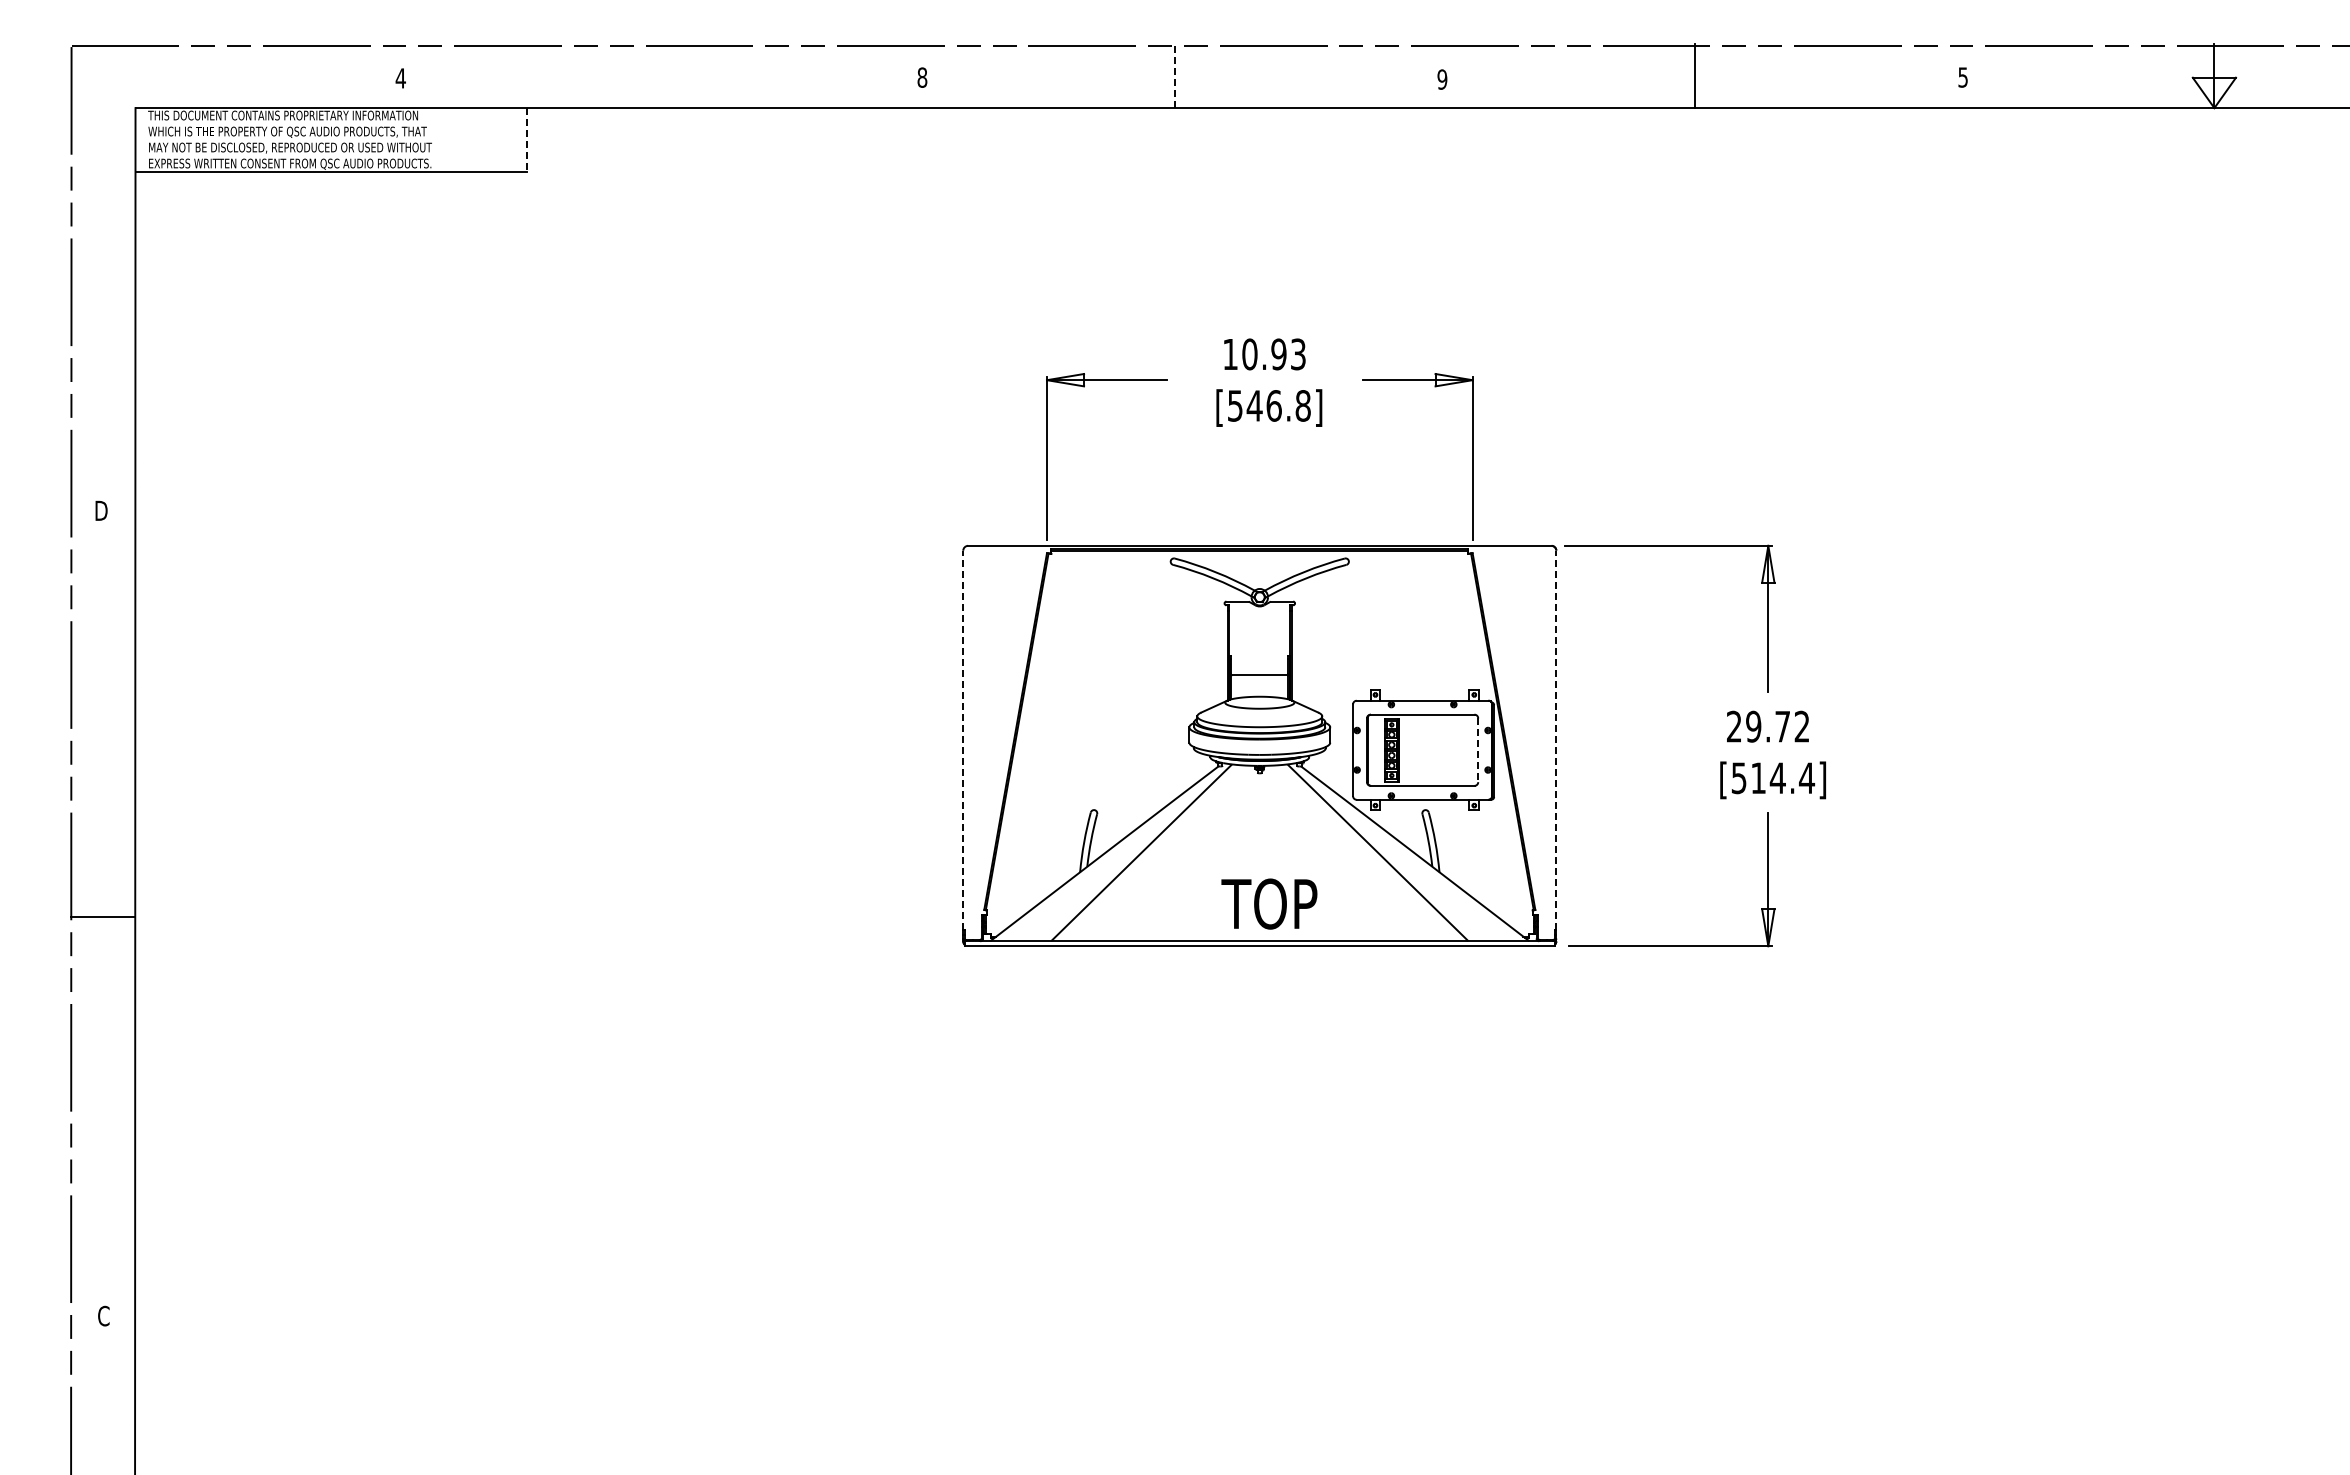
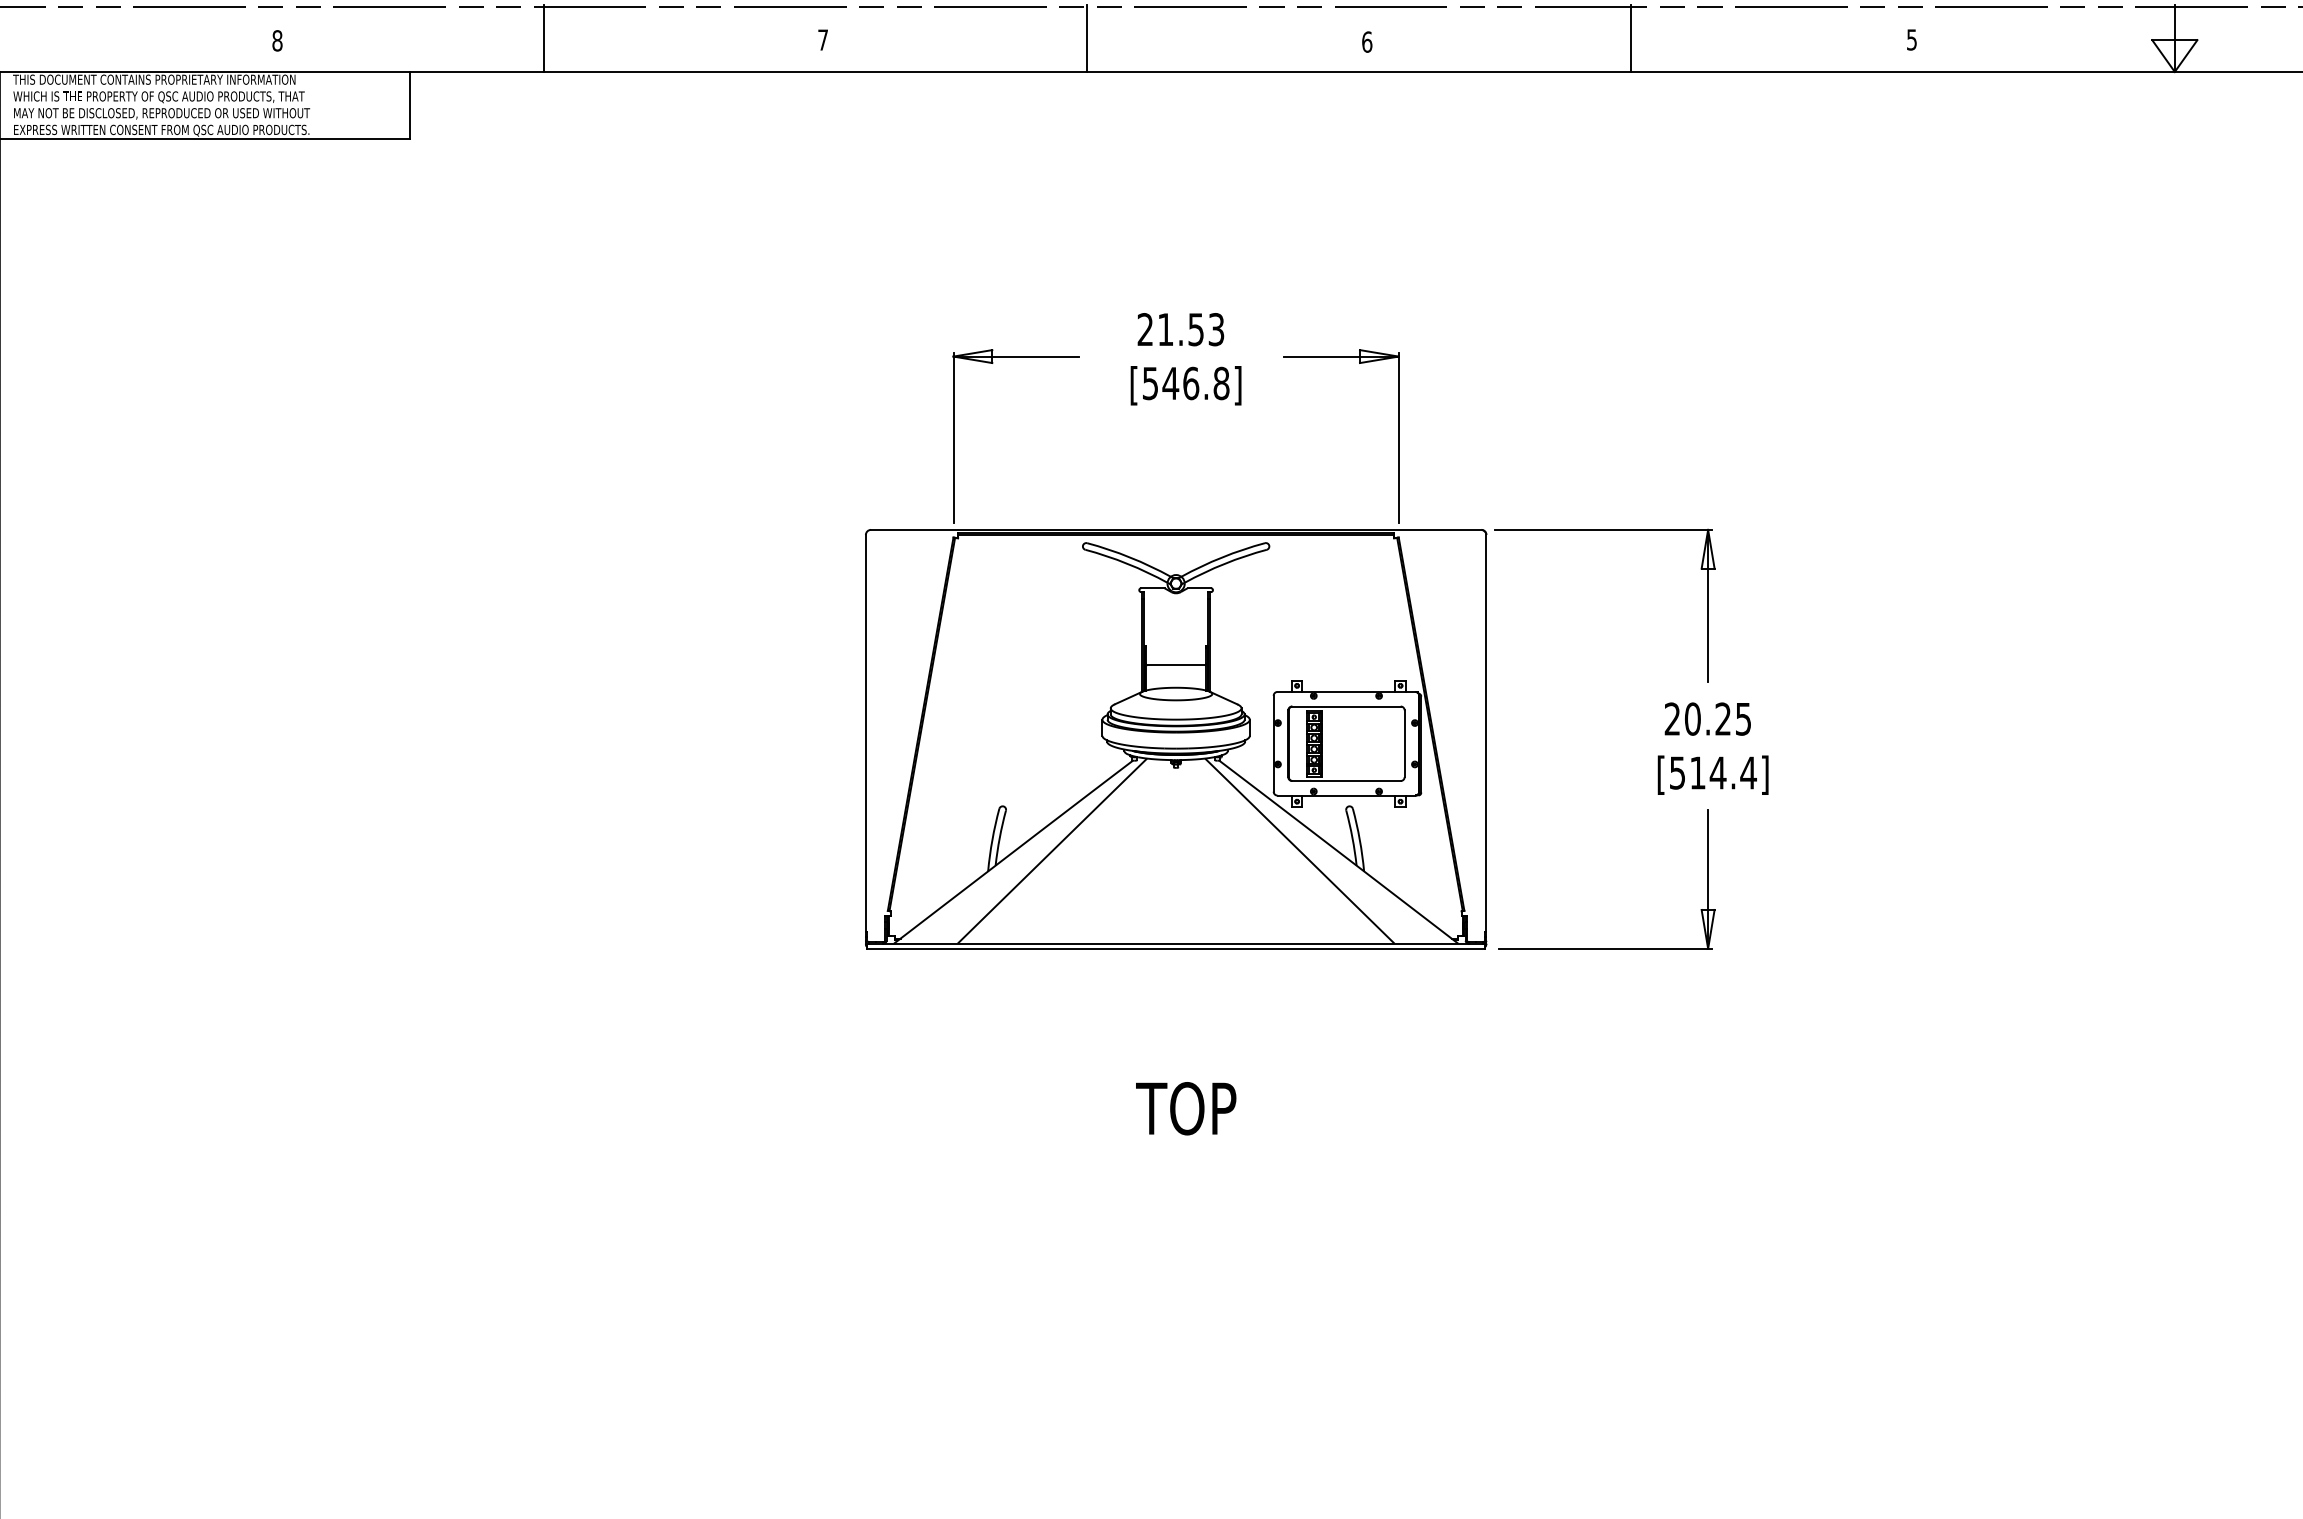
line: (655, 76) -> (543, 38), added
line: (1174, 76) -> (1086, 38), dashed -> solid
text: (922, 77) -> (823, 39), 8 -> 7
text: (400, 78) -> (277, 40), 4 -> 8
text: (1442, 79) -> (1367, 42), 9 -> 6
line: (527, 140) -> (409, 105), dashed -> solid
text: (1254, 354) -> (1170, 329), 10.93 -> 21.53
text: (1777, 726) -> (1717, 718), 29.72 -> 20.25
line: (963, 740) -> (866, 733), dashed -> solid
line: (1556, 740) -> (1486, 733), dashed -> solid
line: (1478, 750) -> (1404, 744), dashed -> solid
text: (1269, 903) -> (1186, 1108), moved

